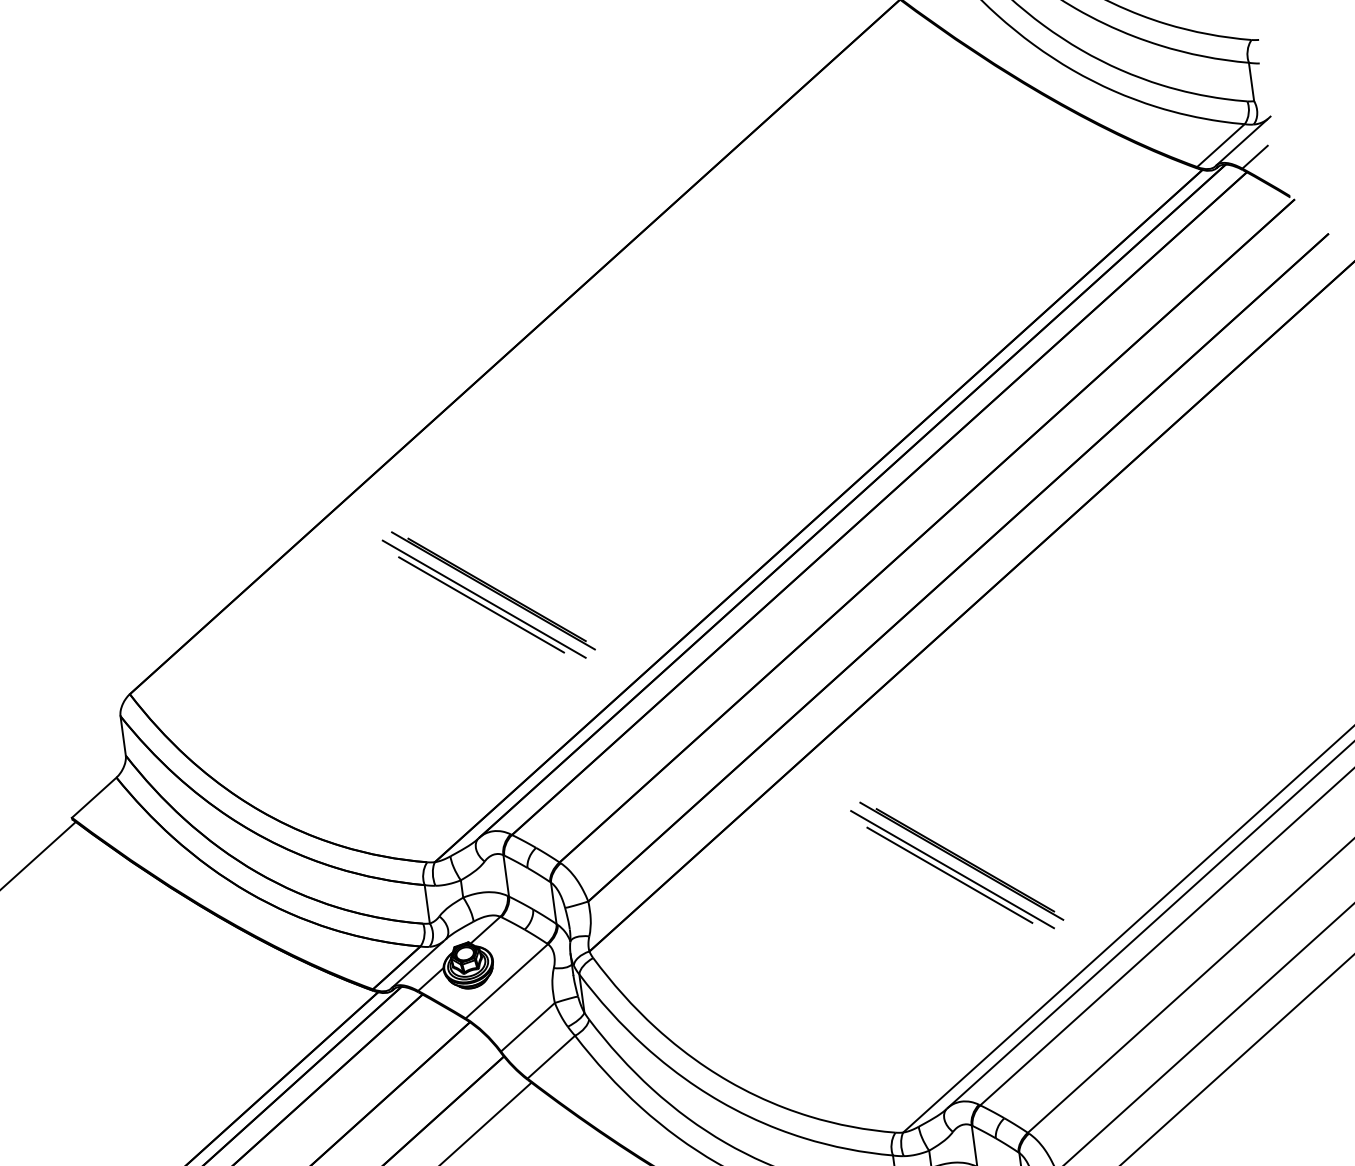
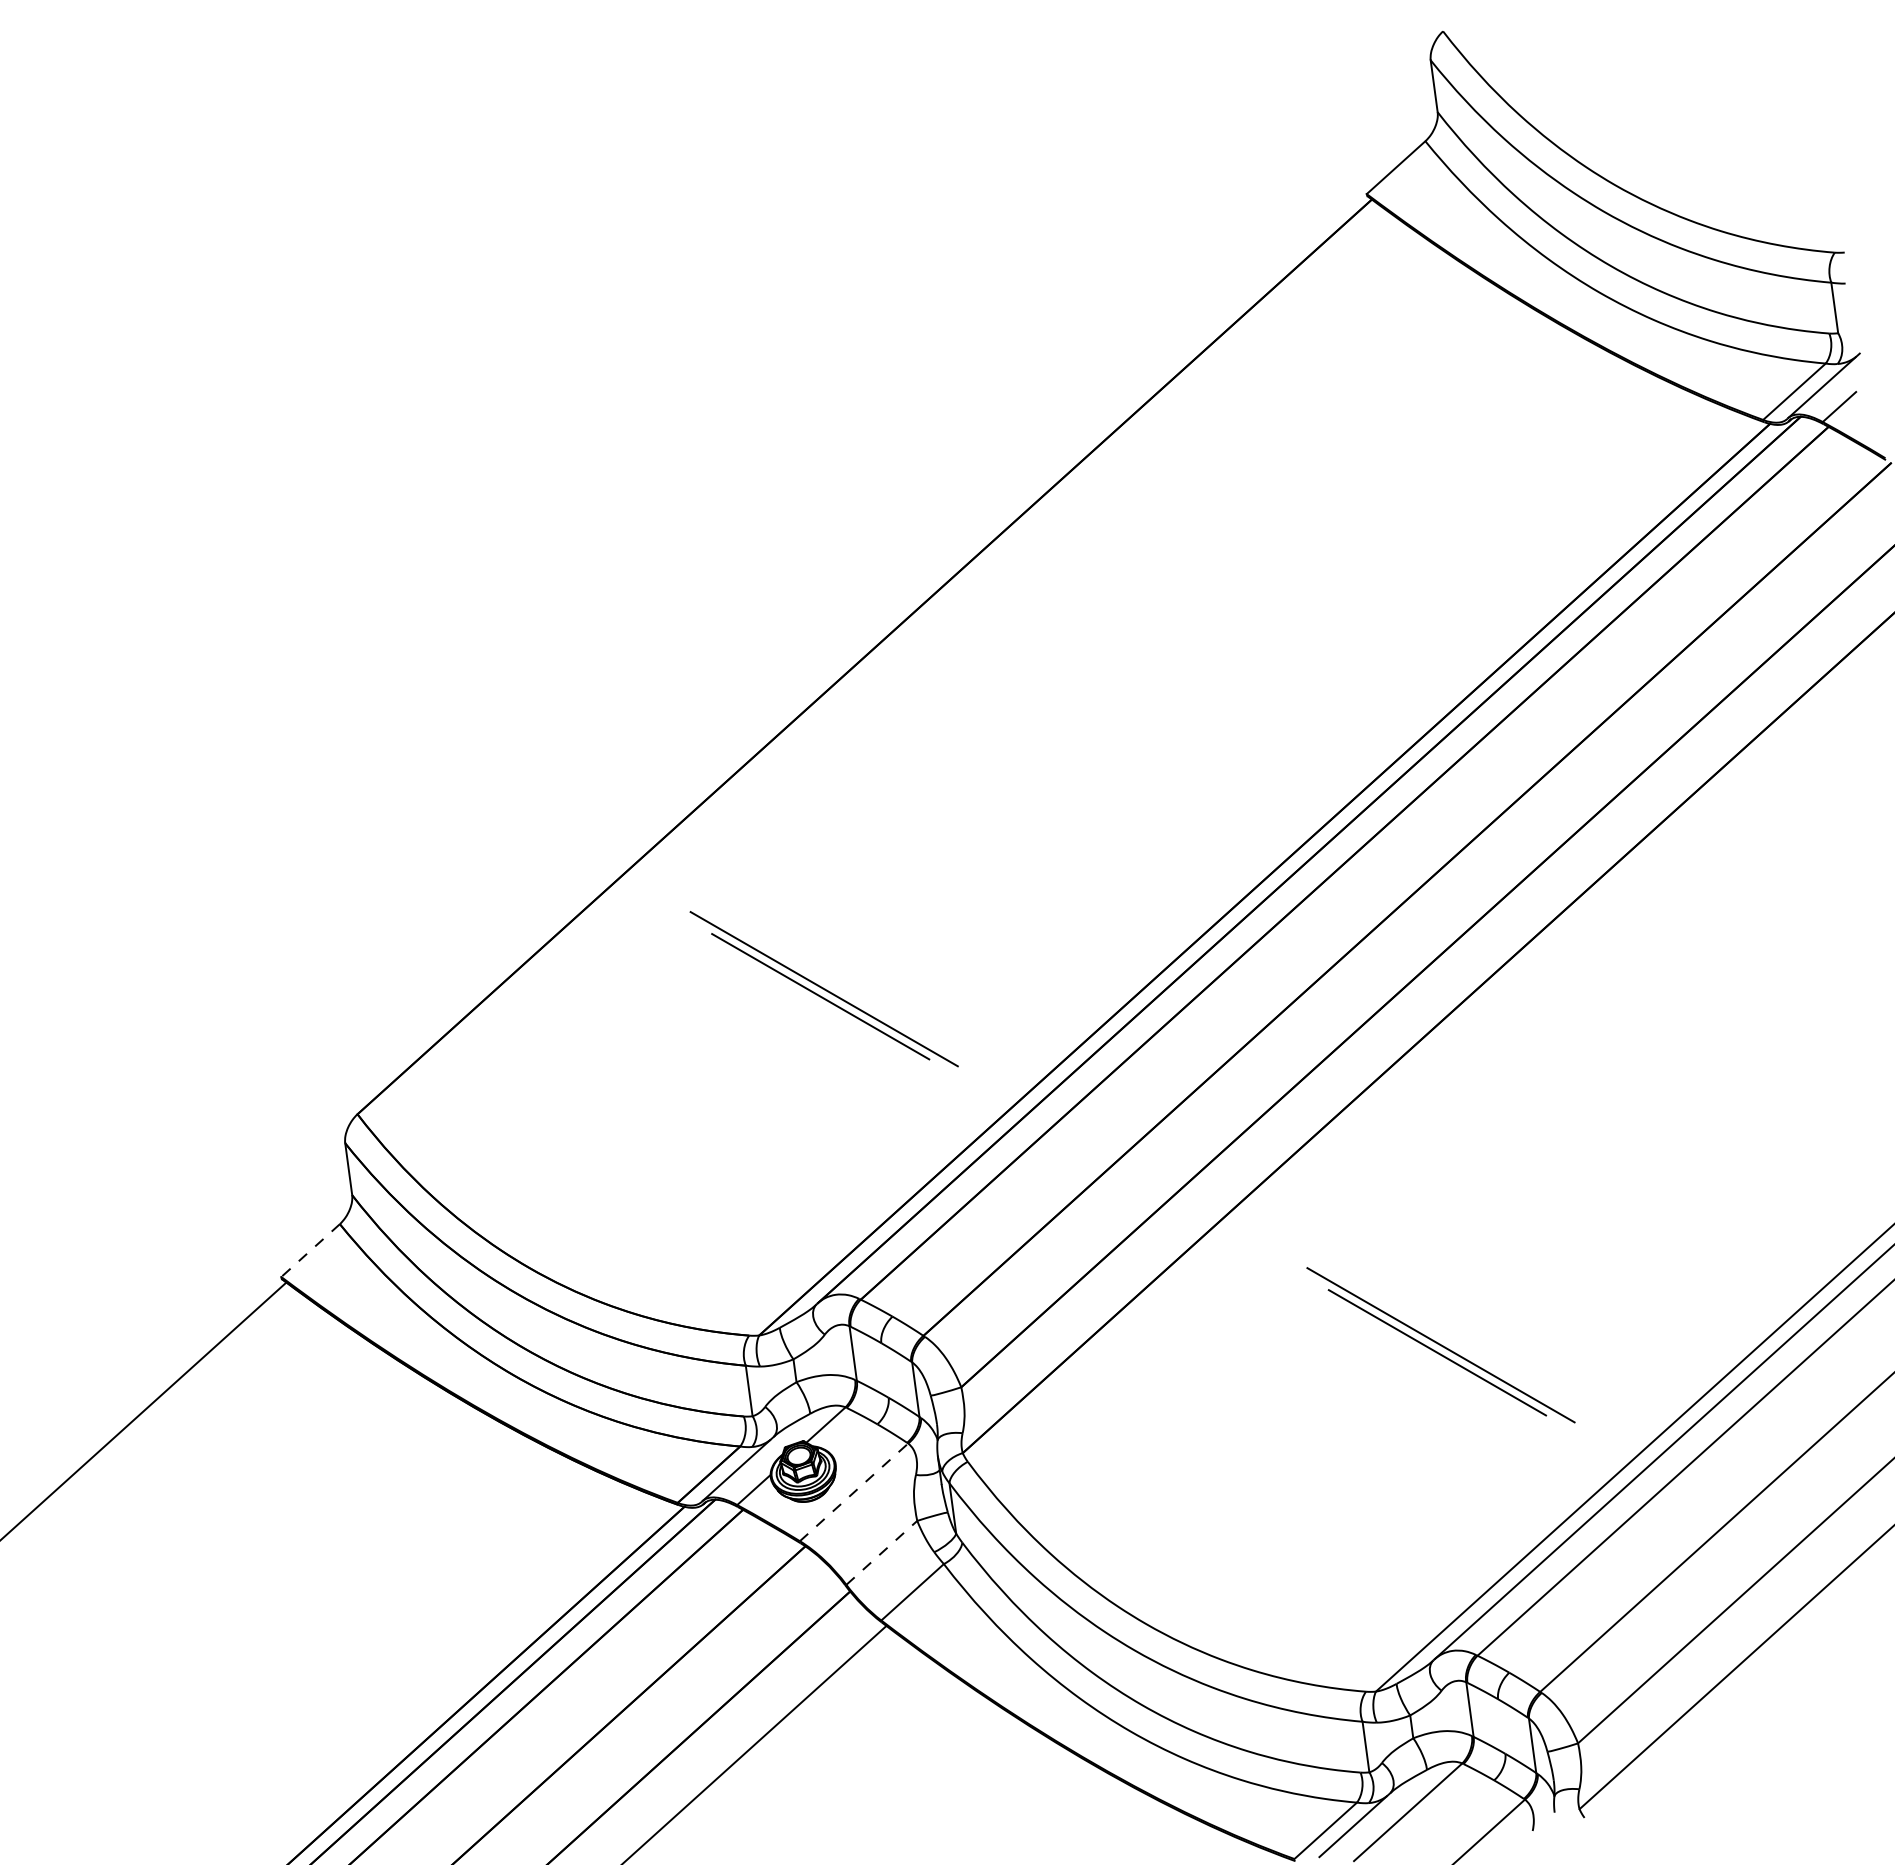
part: (492, 591) -> (835, 978), removed
line: (94, 797) -> (310, 1250), solid -> dashed
part: (961, 861) -> (1452, 1334), removed
line: (507, 981) -> (854, 1492), solid -> dashed
line: (527, 1026) -> (881, 1552), solid -> dashed

